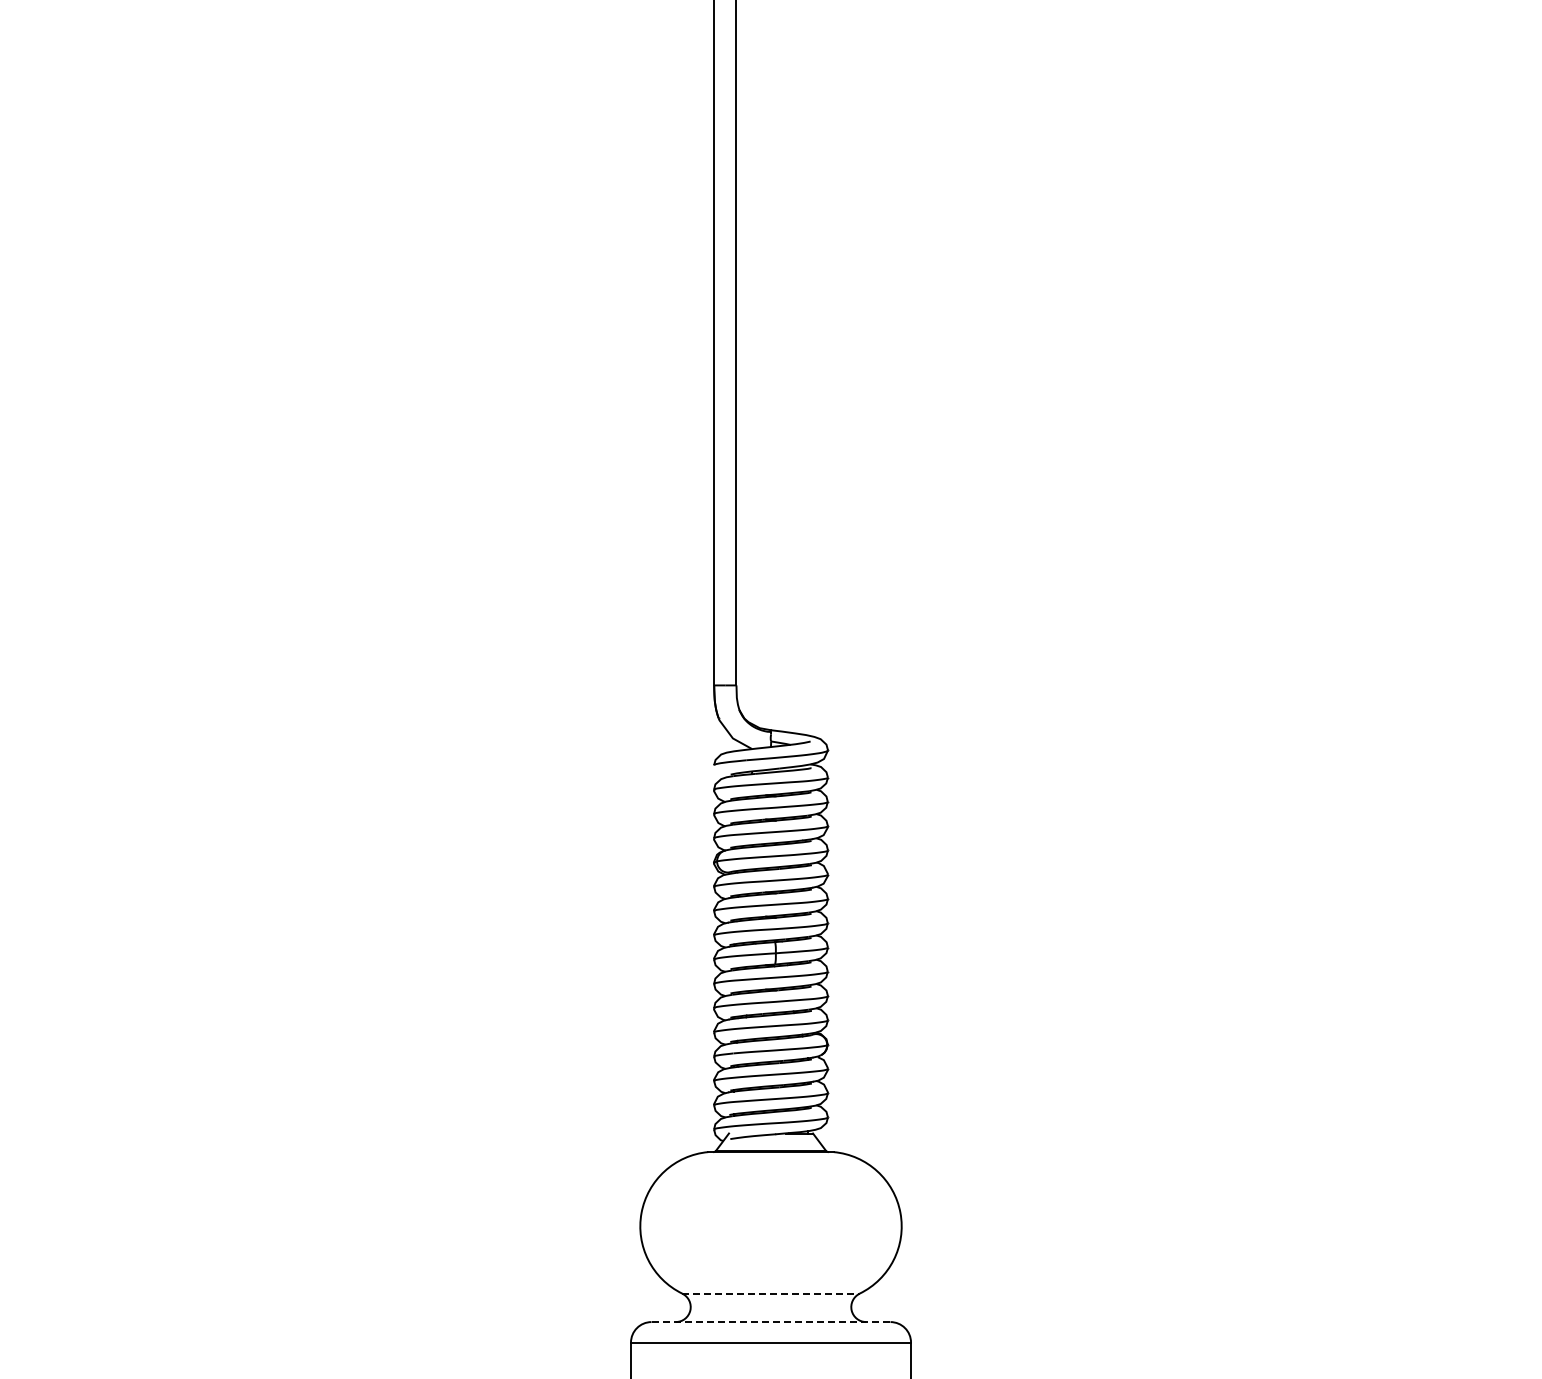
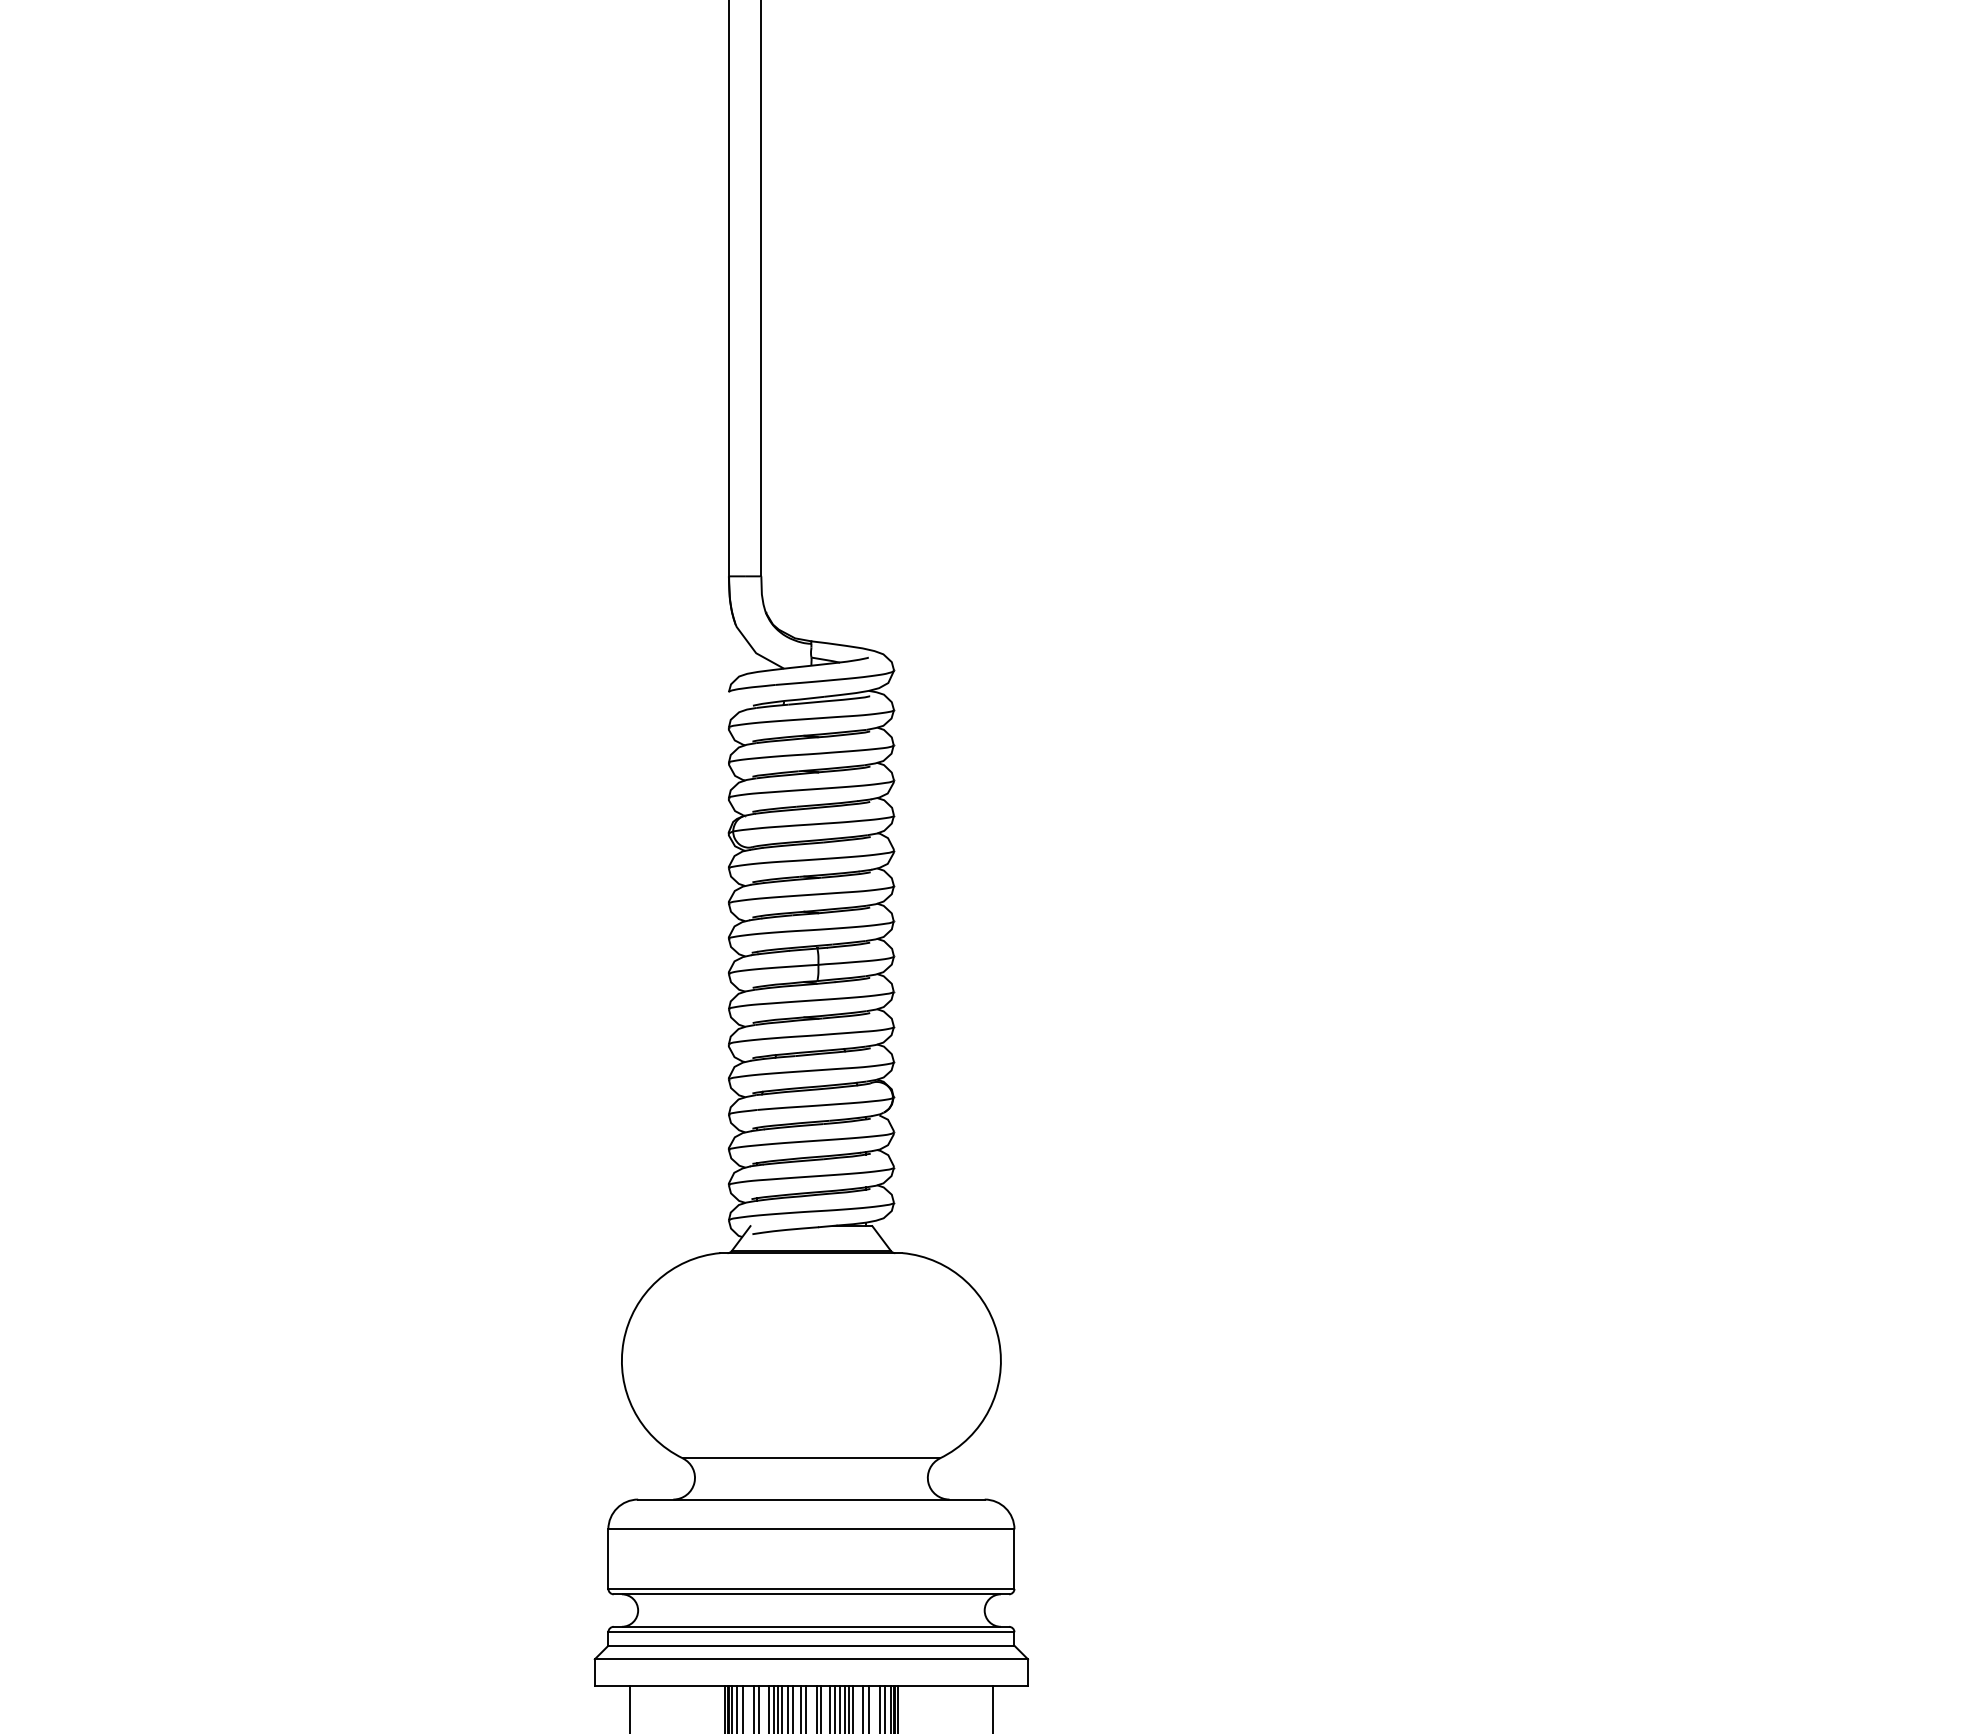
line: (771, 1293) -> (812, 1458), dashed -> solid
line: (771, 1322) -> (812, 1500), dashed -> solid

